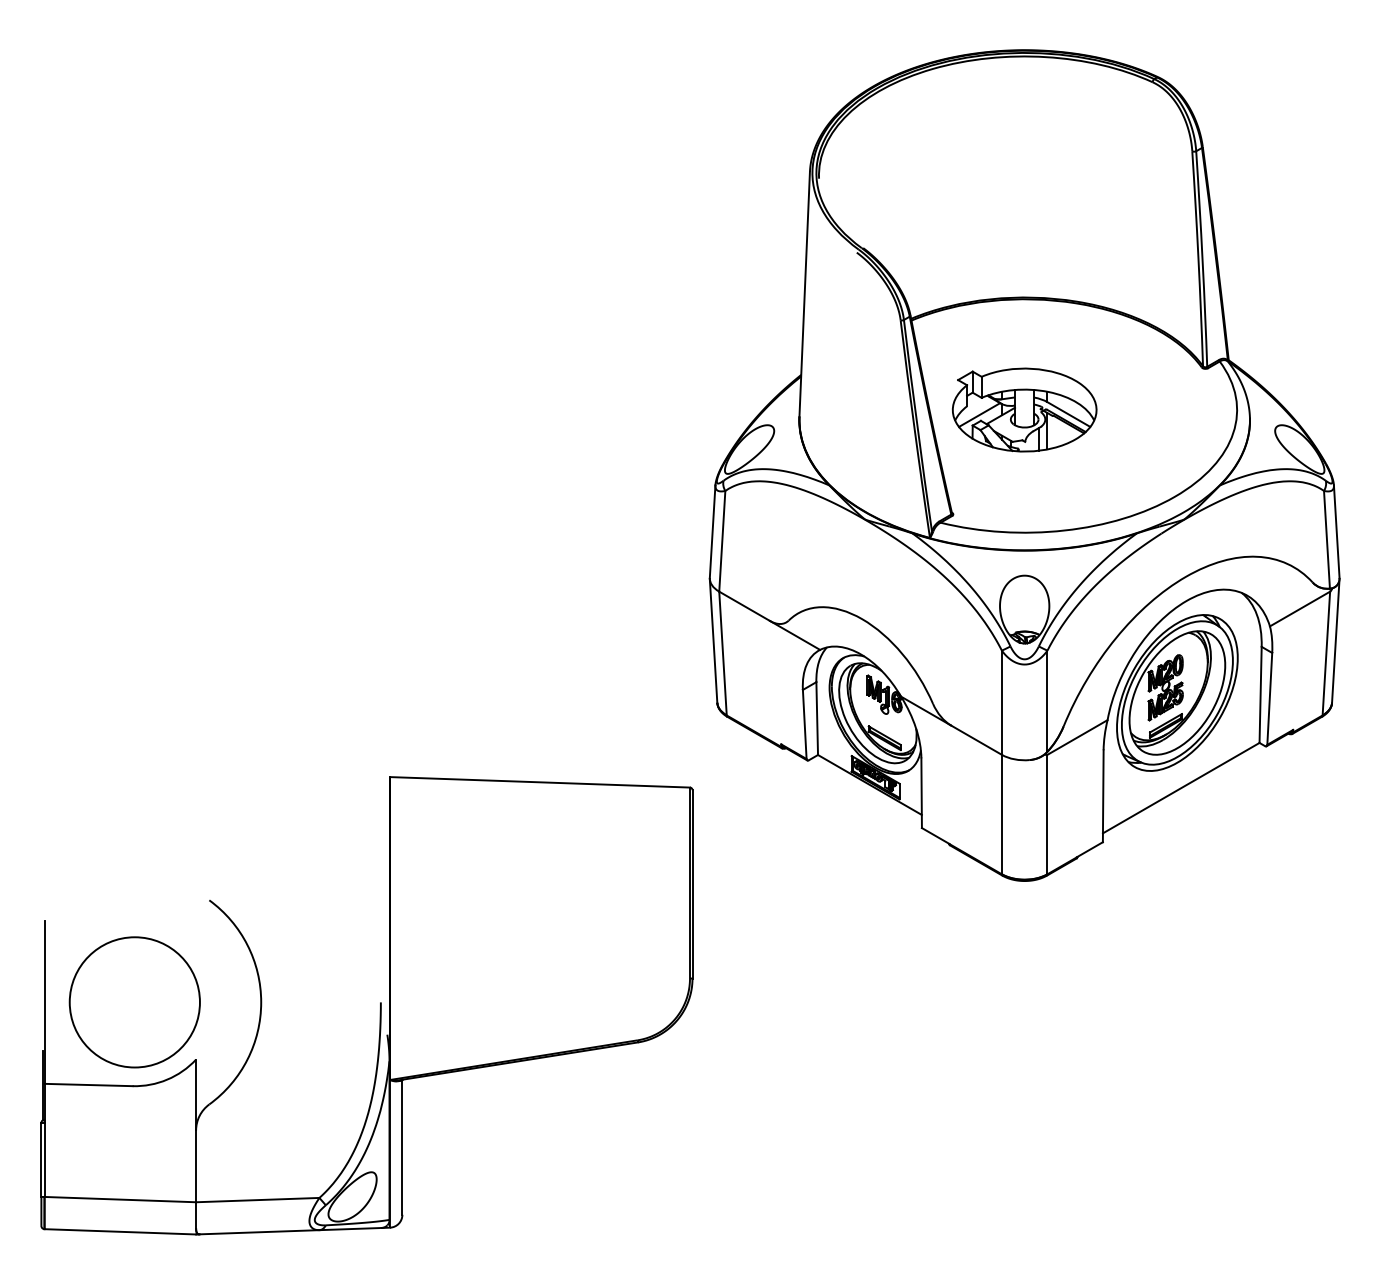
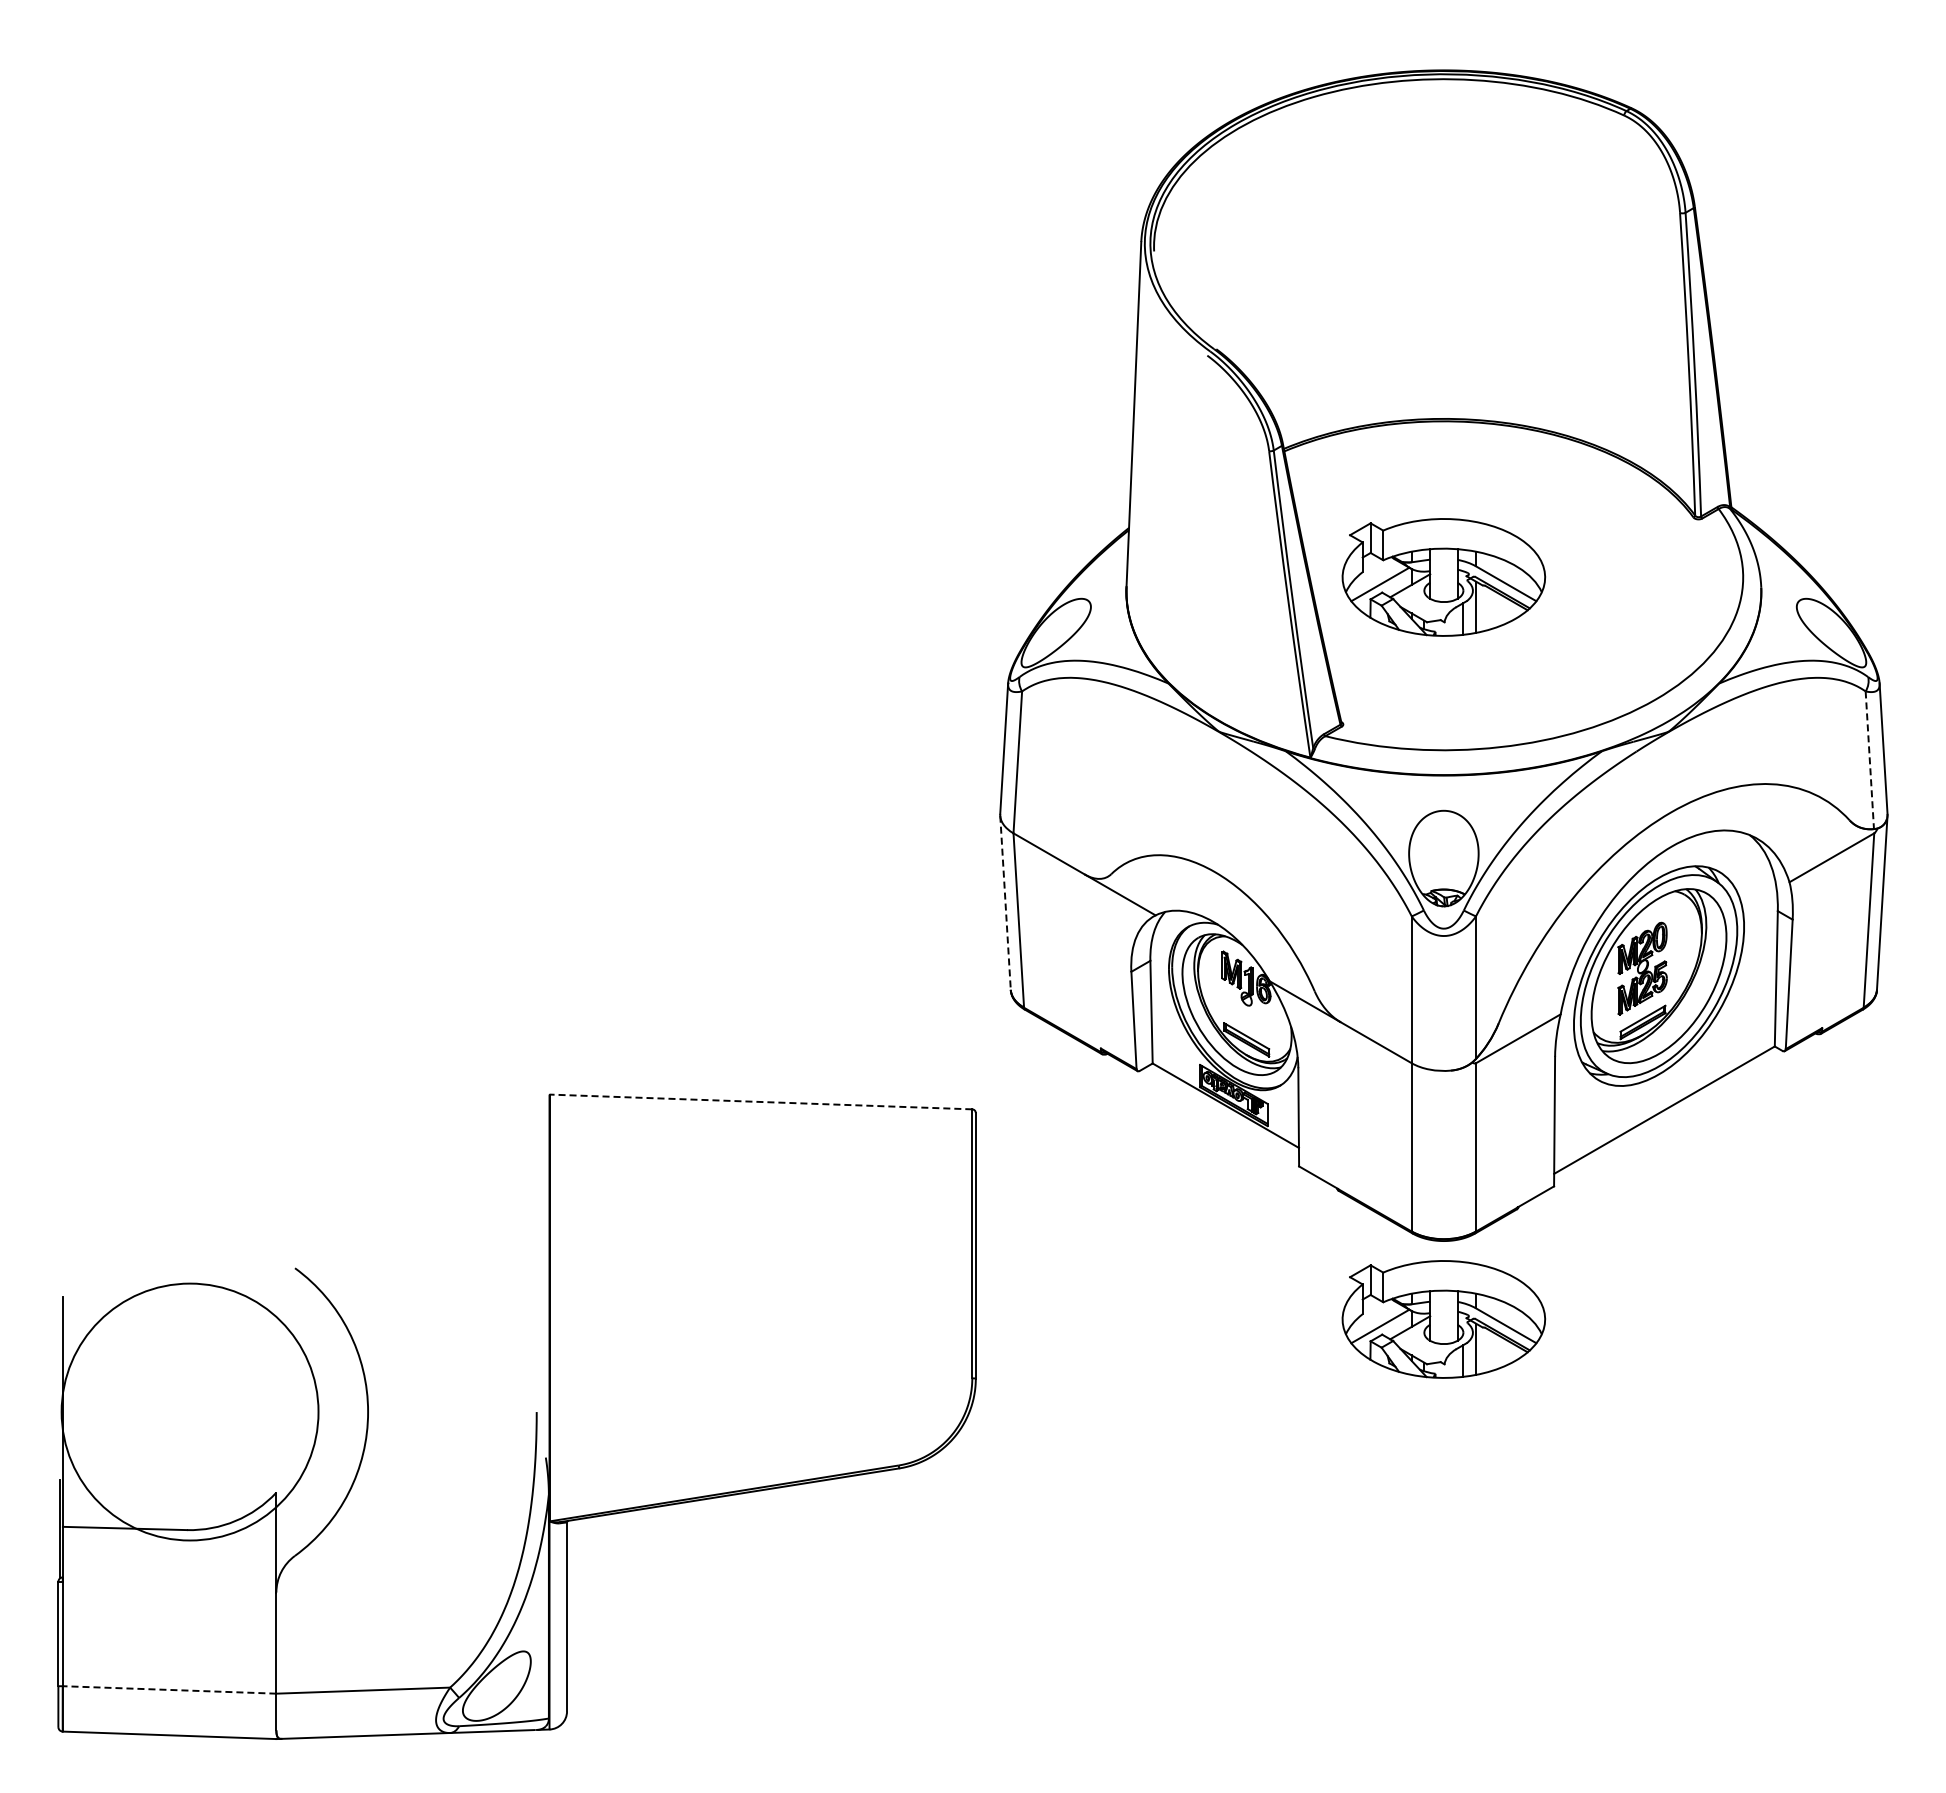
line: (1326, 539) -> (1869, 760), solid -> dashed
line: (713, 641) -> (1005, 903), solid -> dashed
line: (539, 781) -> (760, 1101), solid -> dashed
part: (1024, 936) -> (1443, 1319), added
circle: (134, 1001) -> (189, 1411), size x1.4
line: (120, 1199) -> (169, 1689), solid -> dashed

